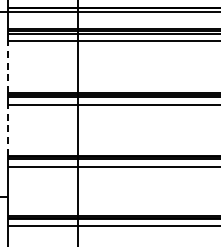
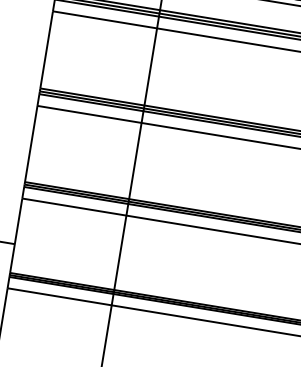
line: (7, 67) -> (45, 50), dashed -> solid
line: (7, 129) -> (30, 143), dashed -> solid

